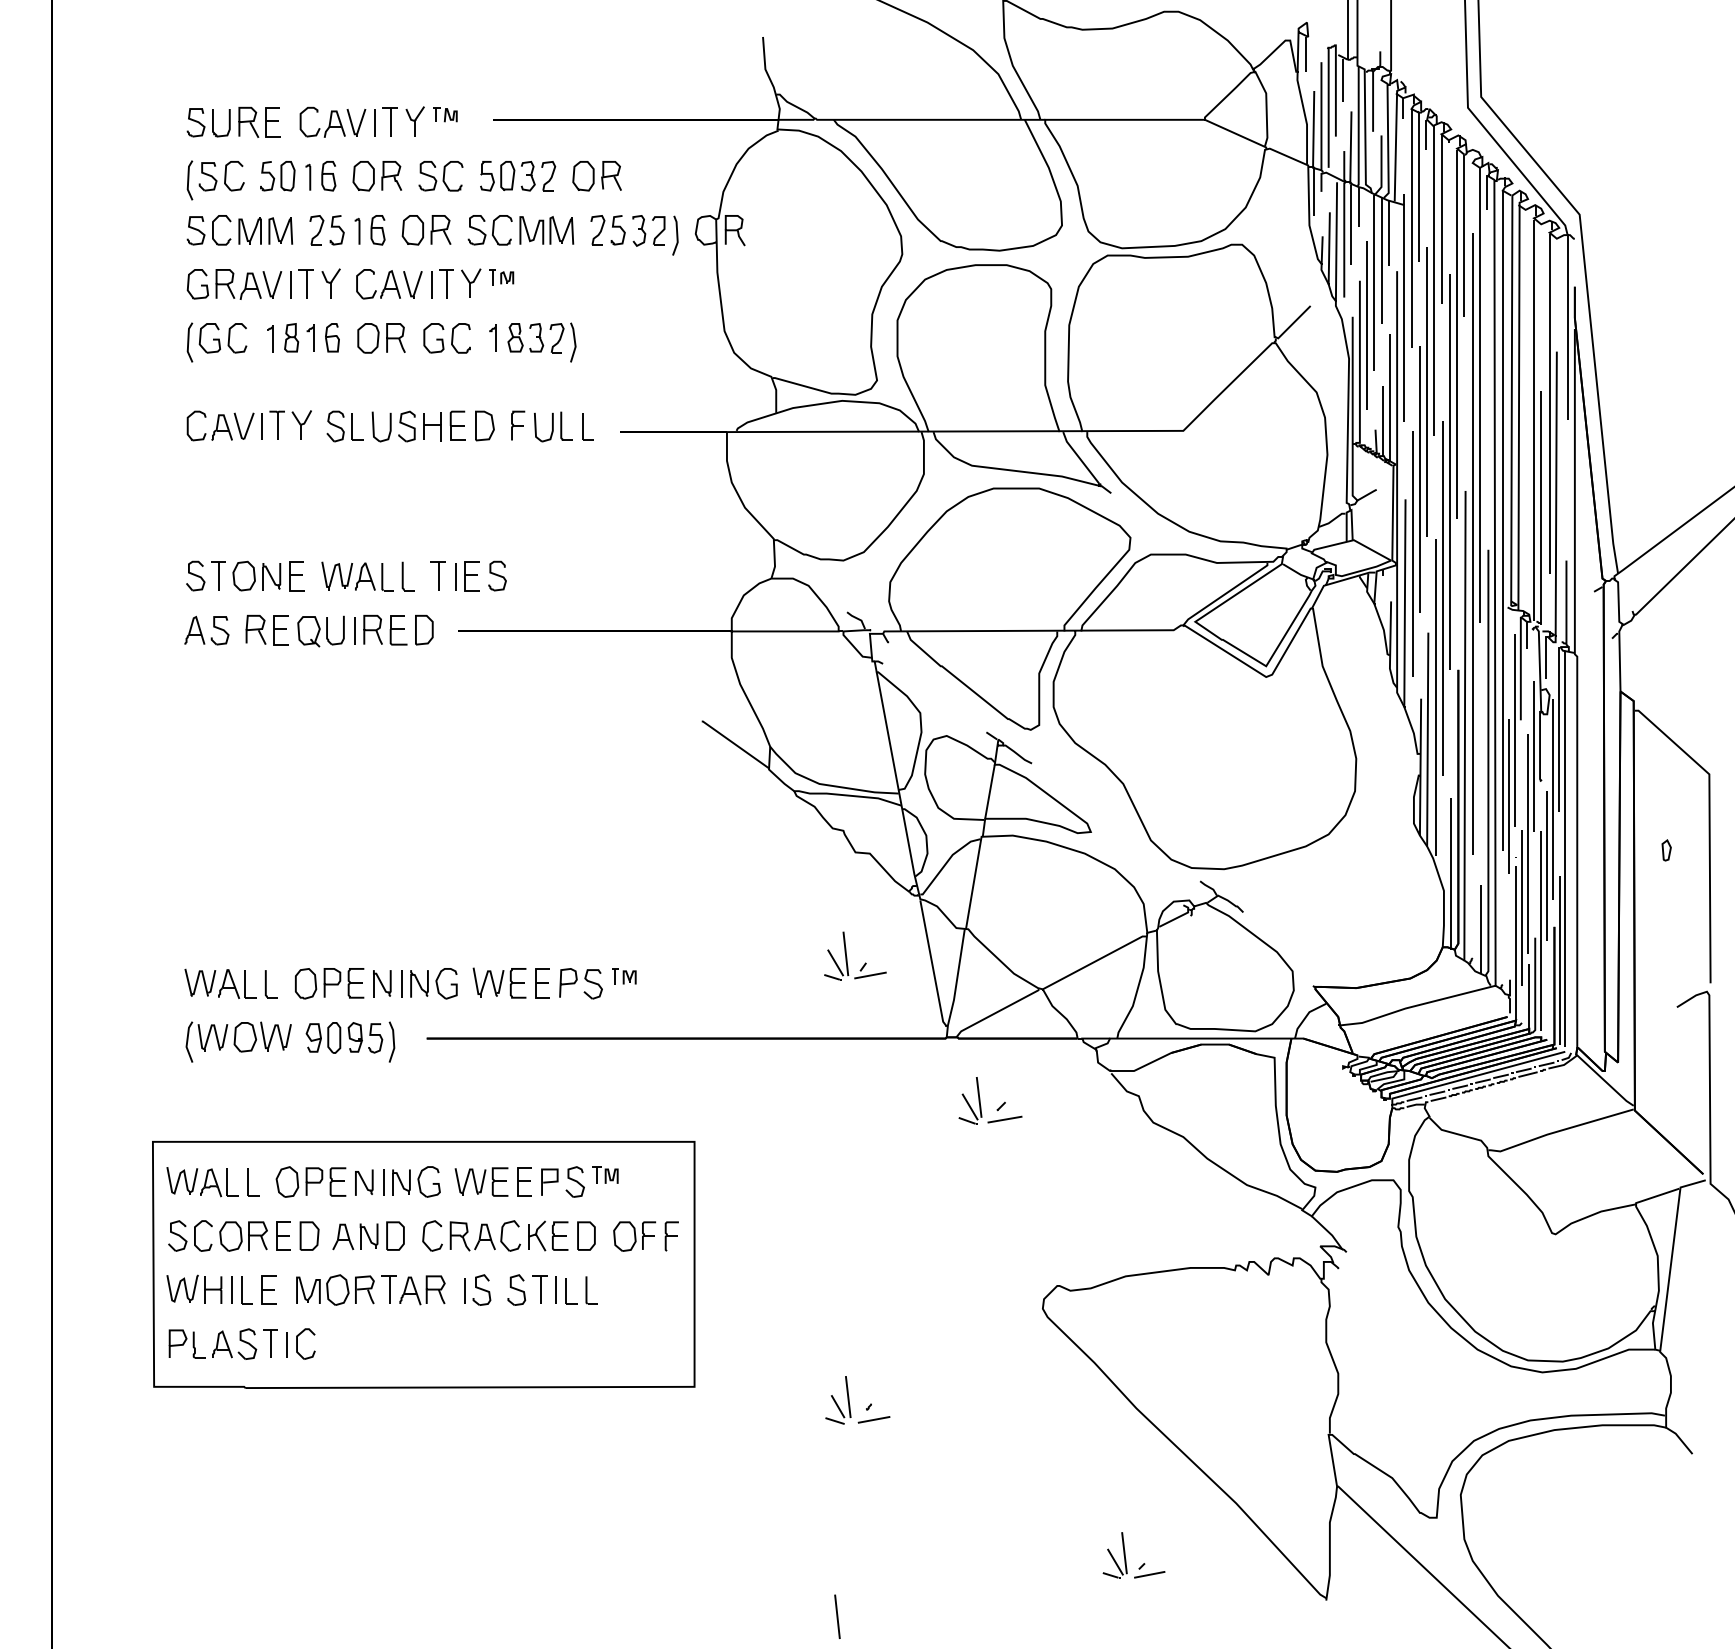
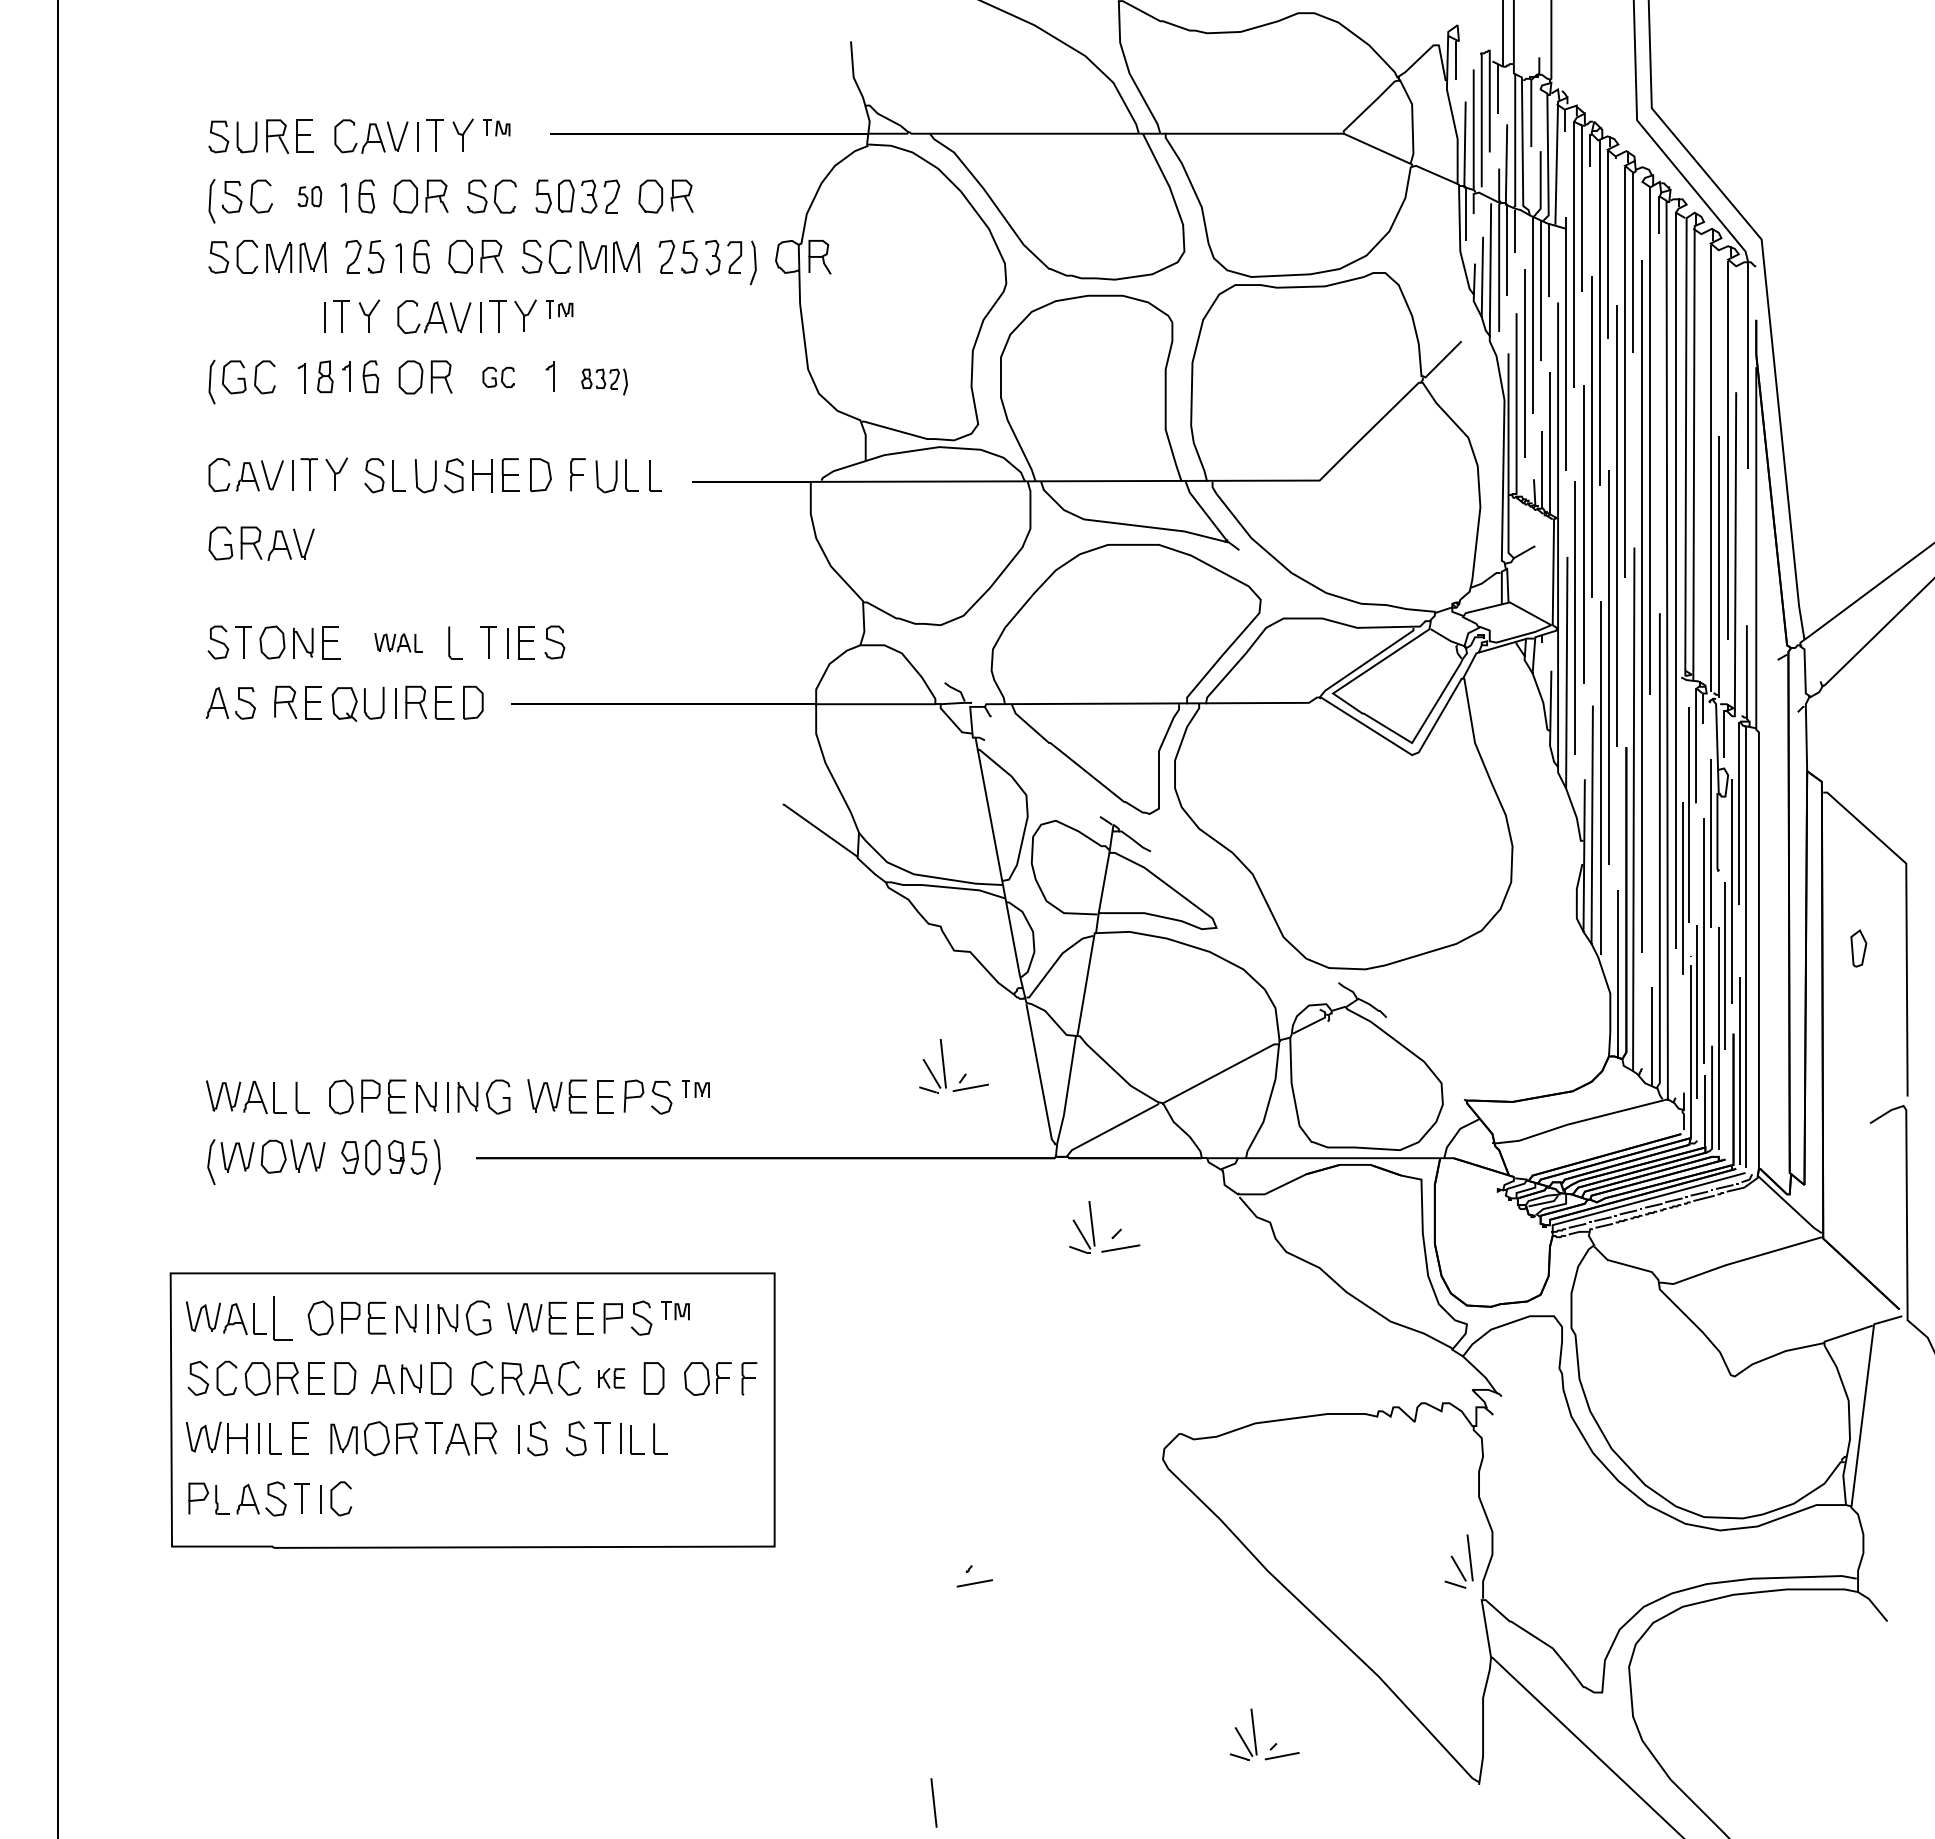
part: (277, 176) -> (309, 196), size x0.6
part: (234, 284) -> (261, 543), moved
part: (446, 338) -> (498, 377), size x0.6
part: (541, 342) -> (603, 382), size x0.6
part: (357, 576) -> (398, 642), size x0.6
part: (1666, 850) -> (1858, 948), size x1.6
part: (253, 1182) -> (282, 1318), size x1.4
part: (548, 1235) -> (611, 1377), size x0.6
part: (838, 1400) -> (1459, 1561), moved

